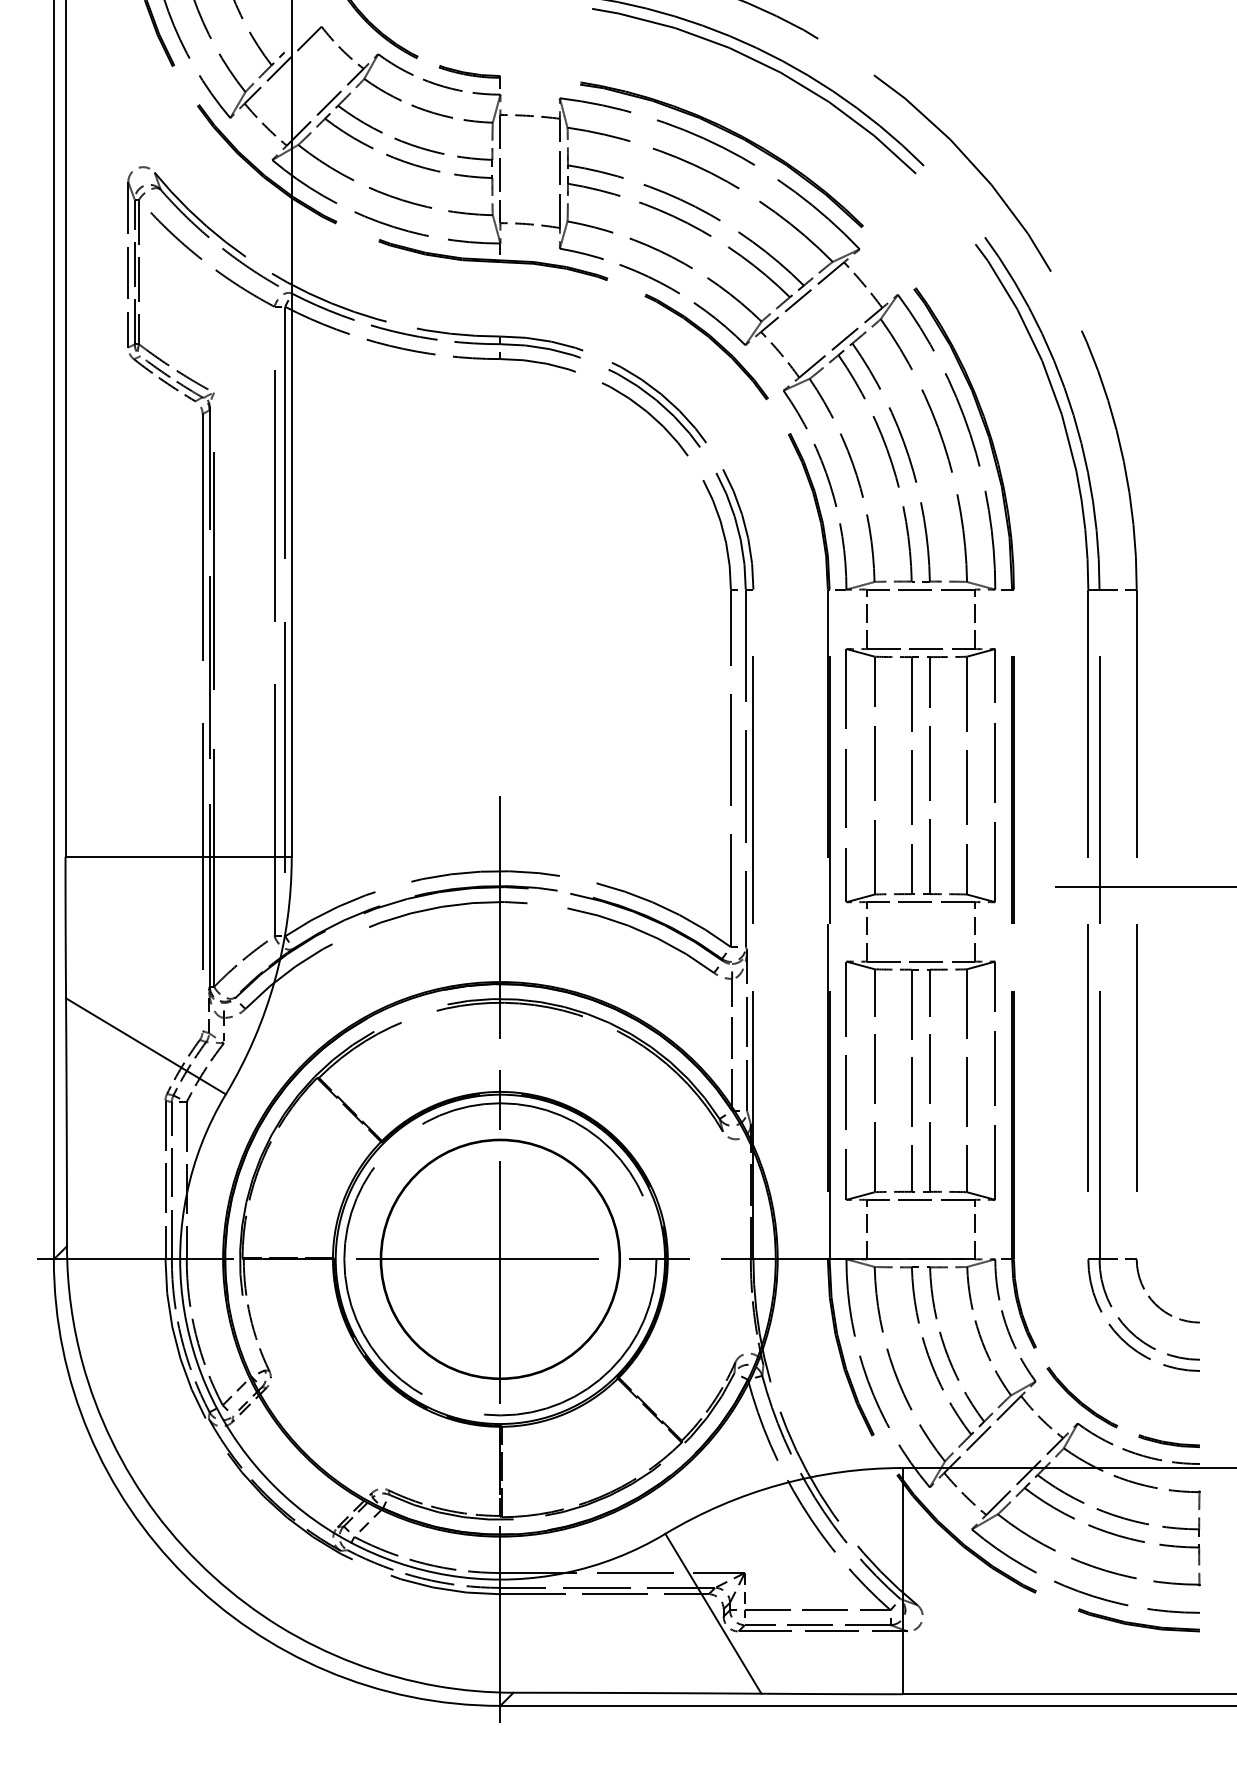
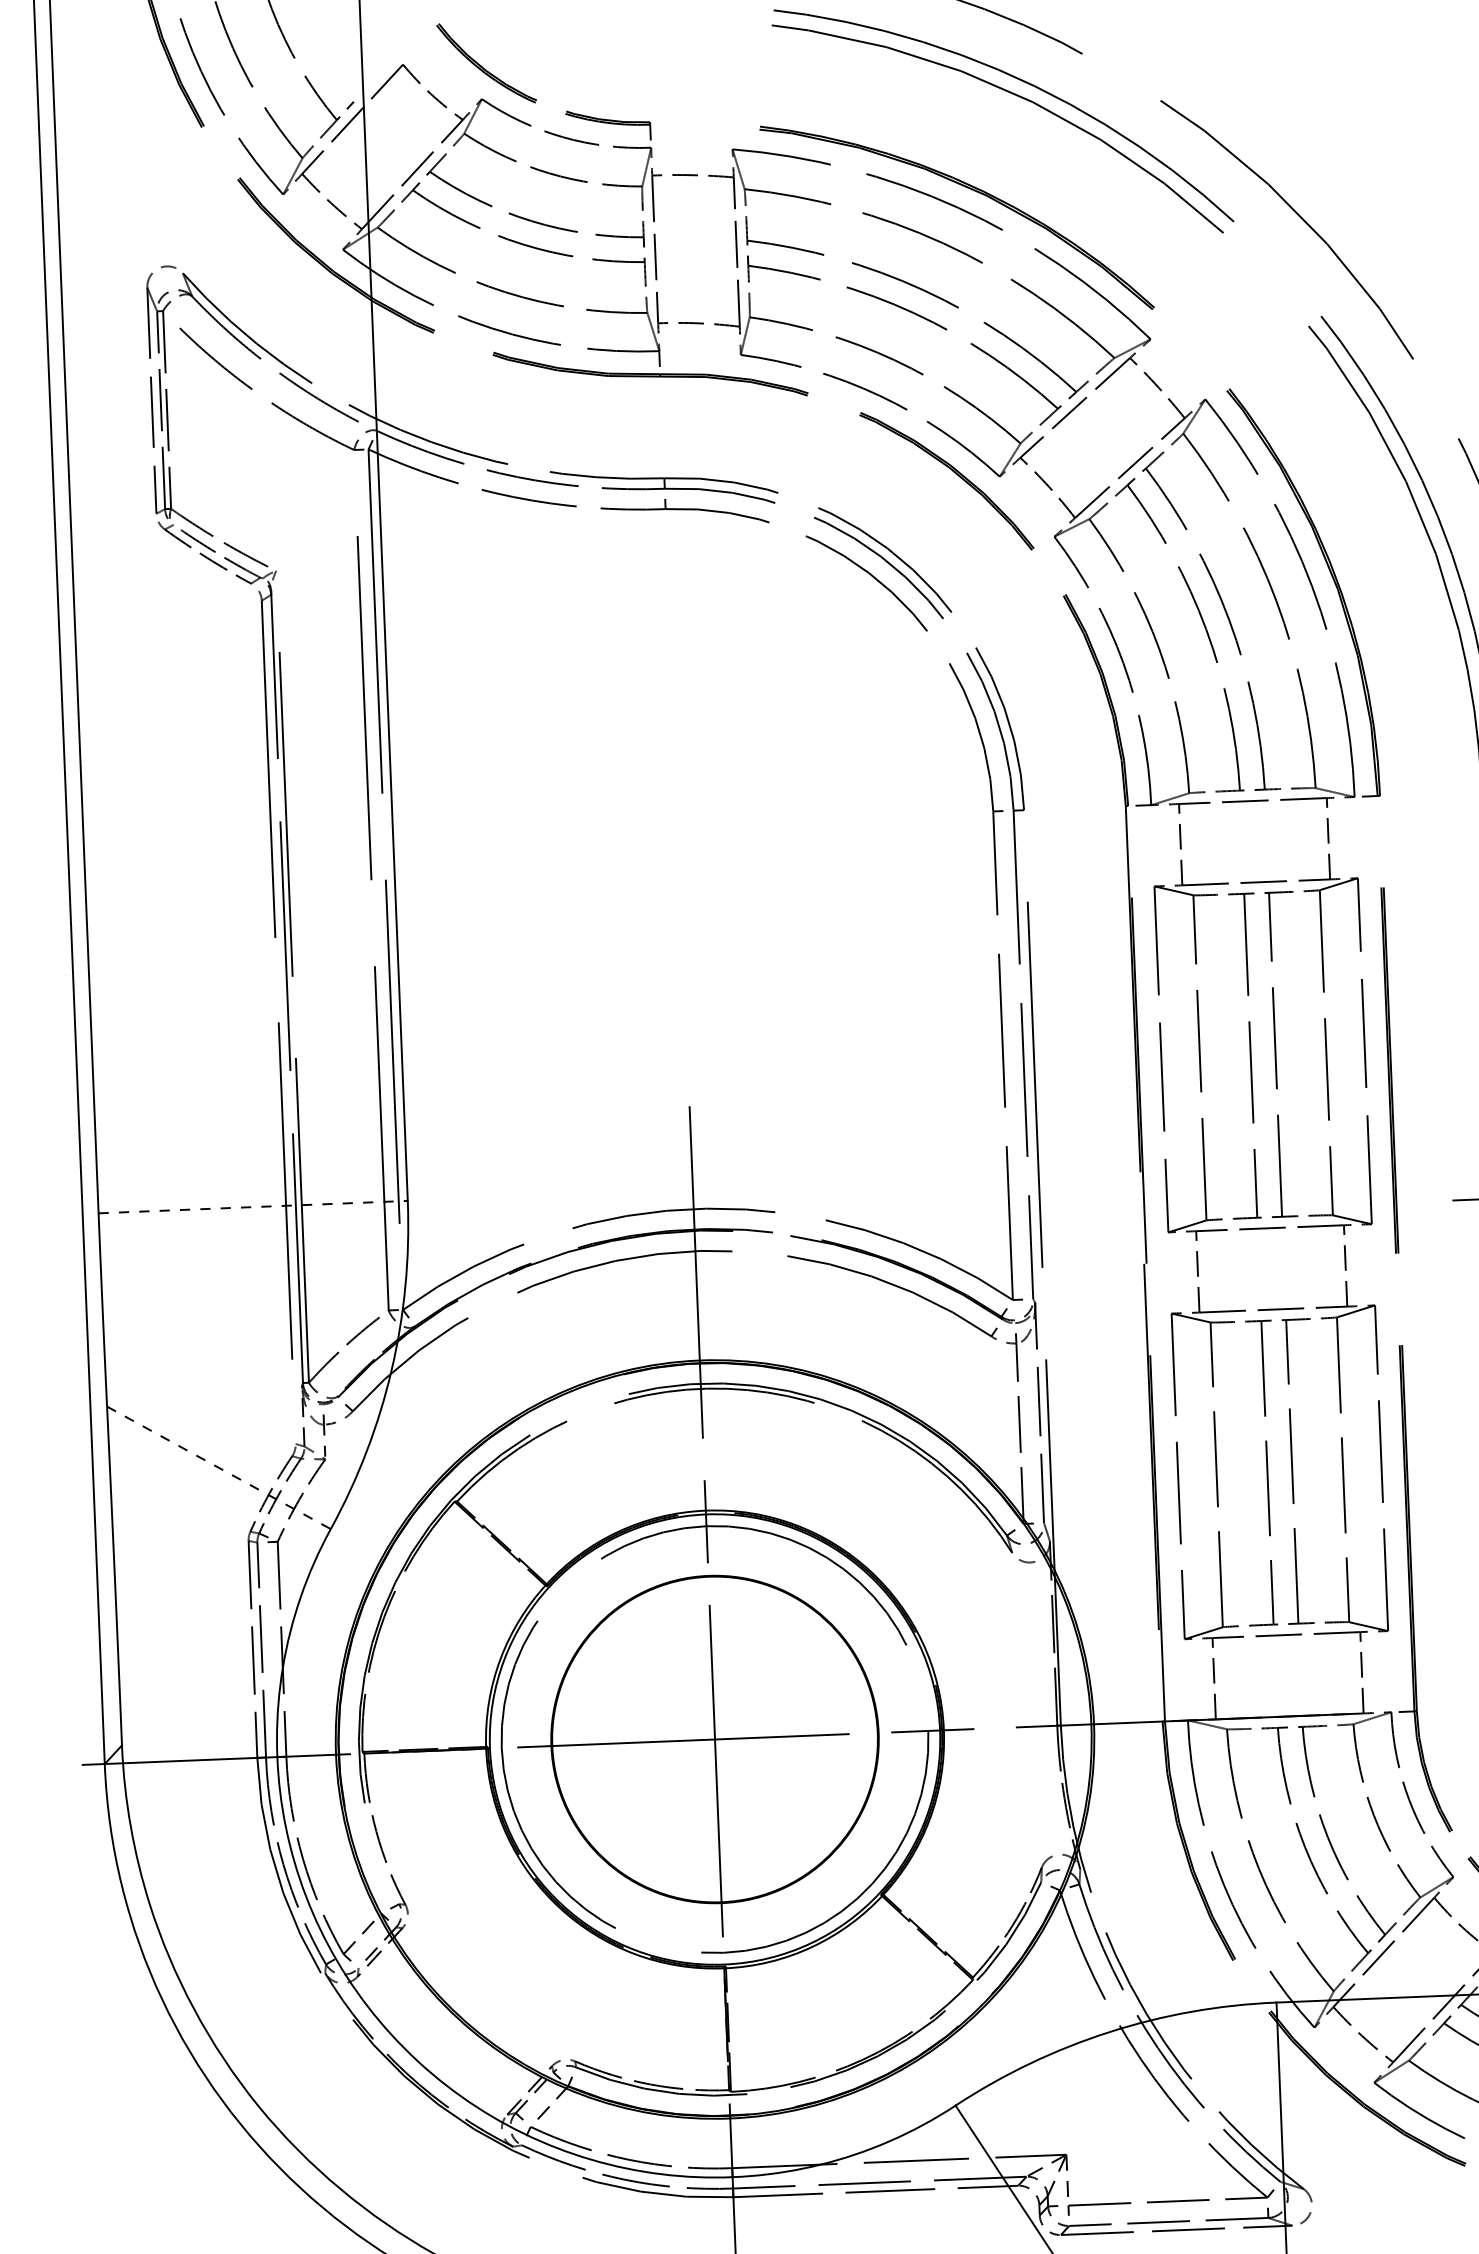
line: (179, 856) -> (254, 1206), solid -> dashed
line: (146, 1046) -> (219, 1468), solid -> dashed

